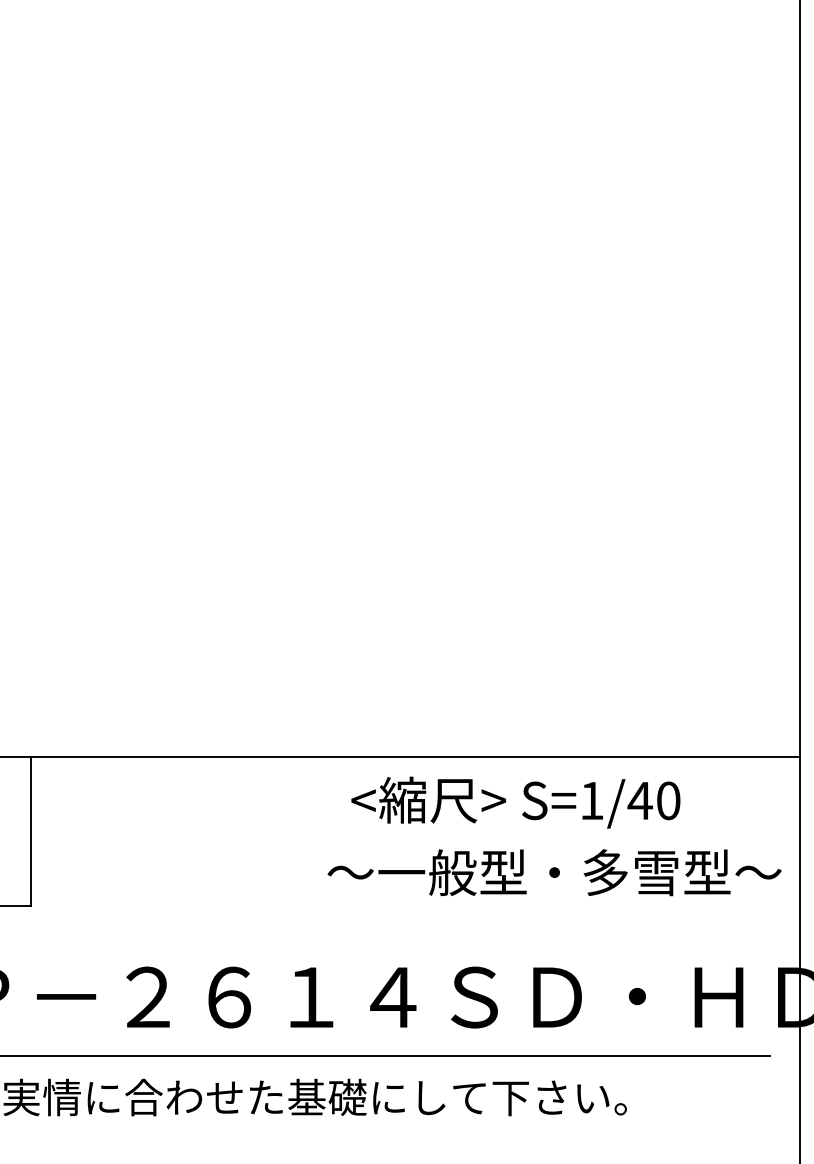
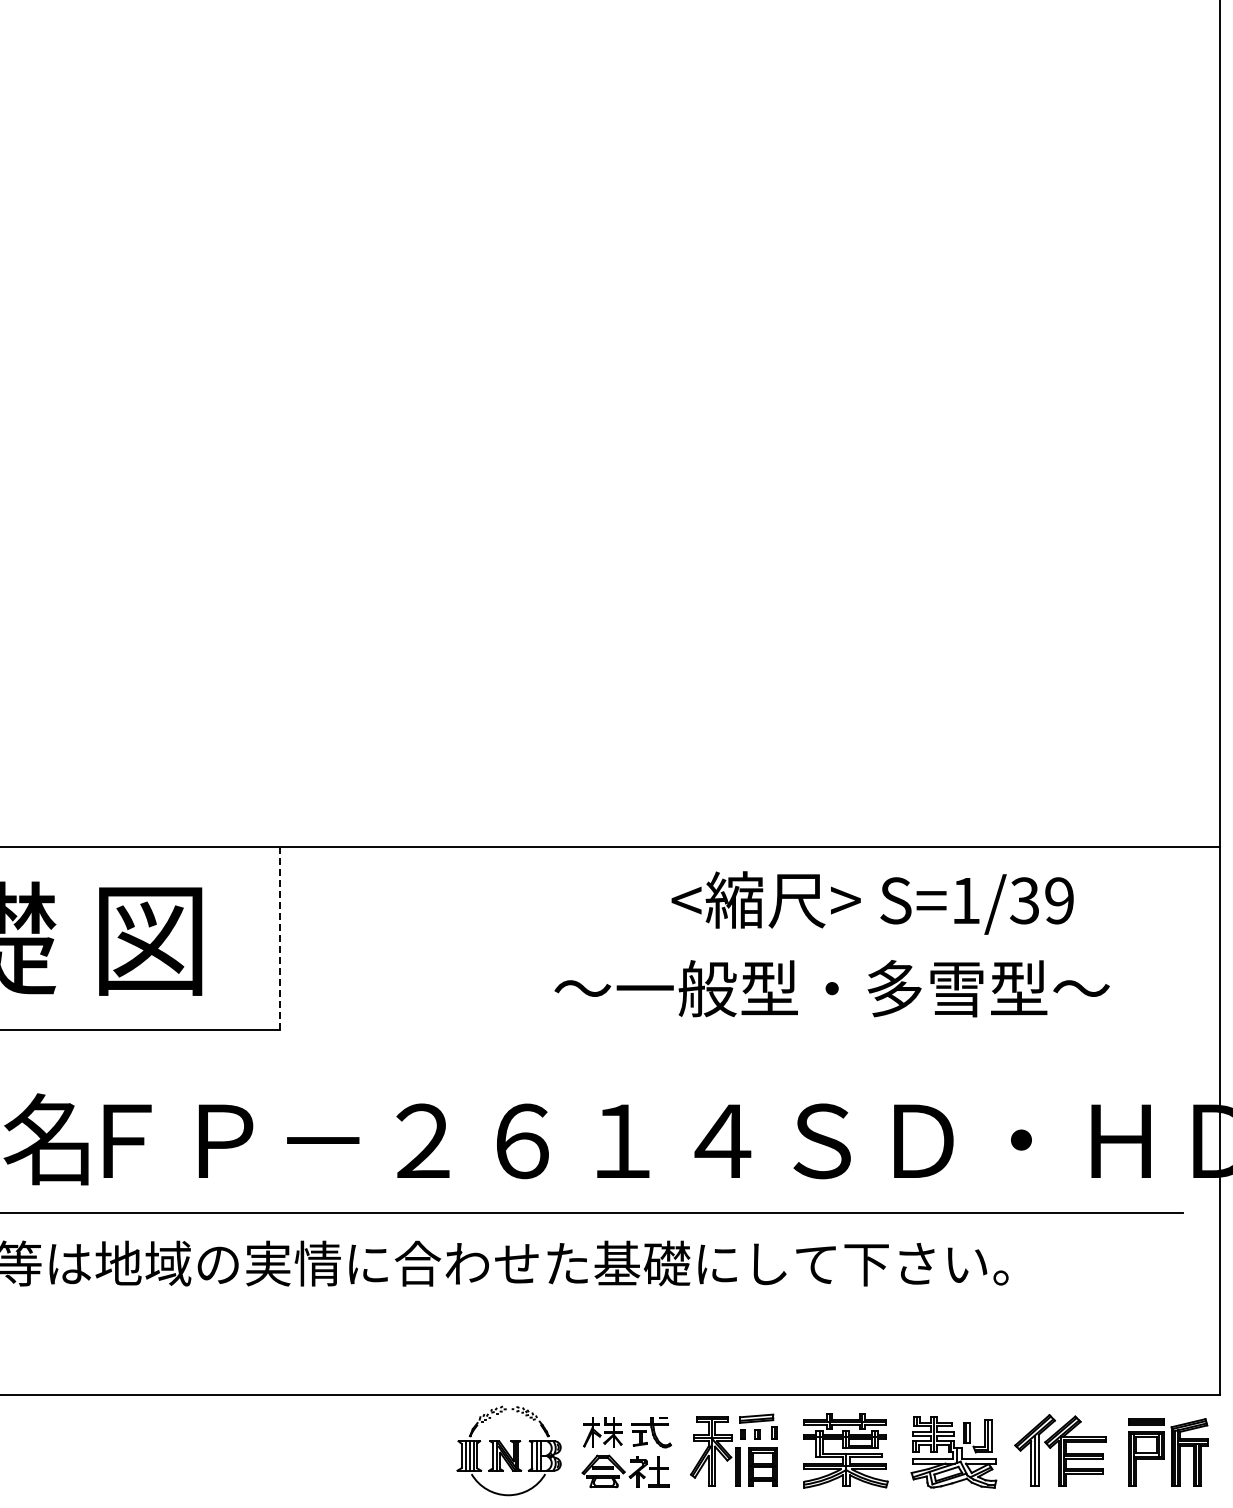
text: (653, 800) -> (1041, 900), S=1/40 -> S=1/39
line: (31, 831) -> (280, 938), solid -> dashed
text: (554, 872) -> (831, 988), moved

